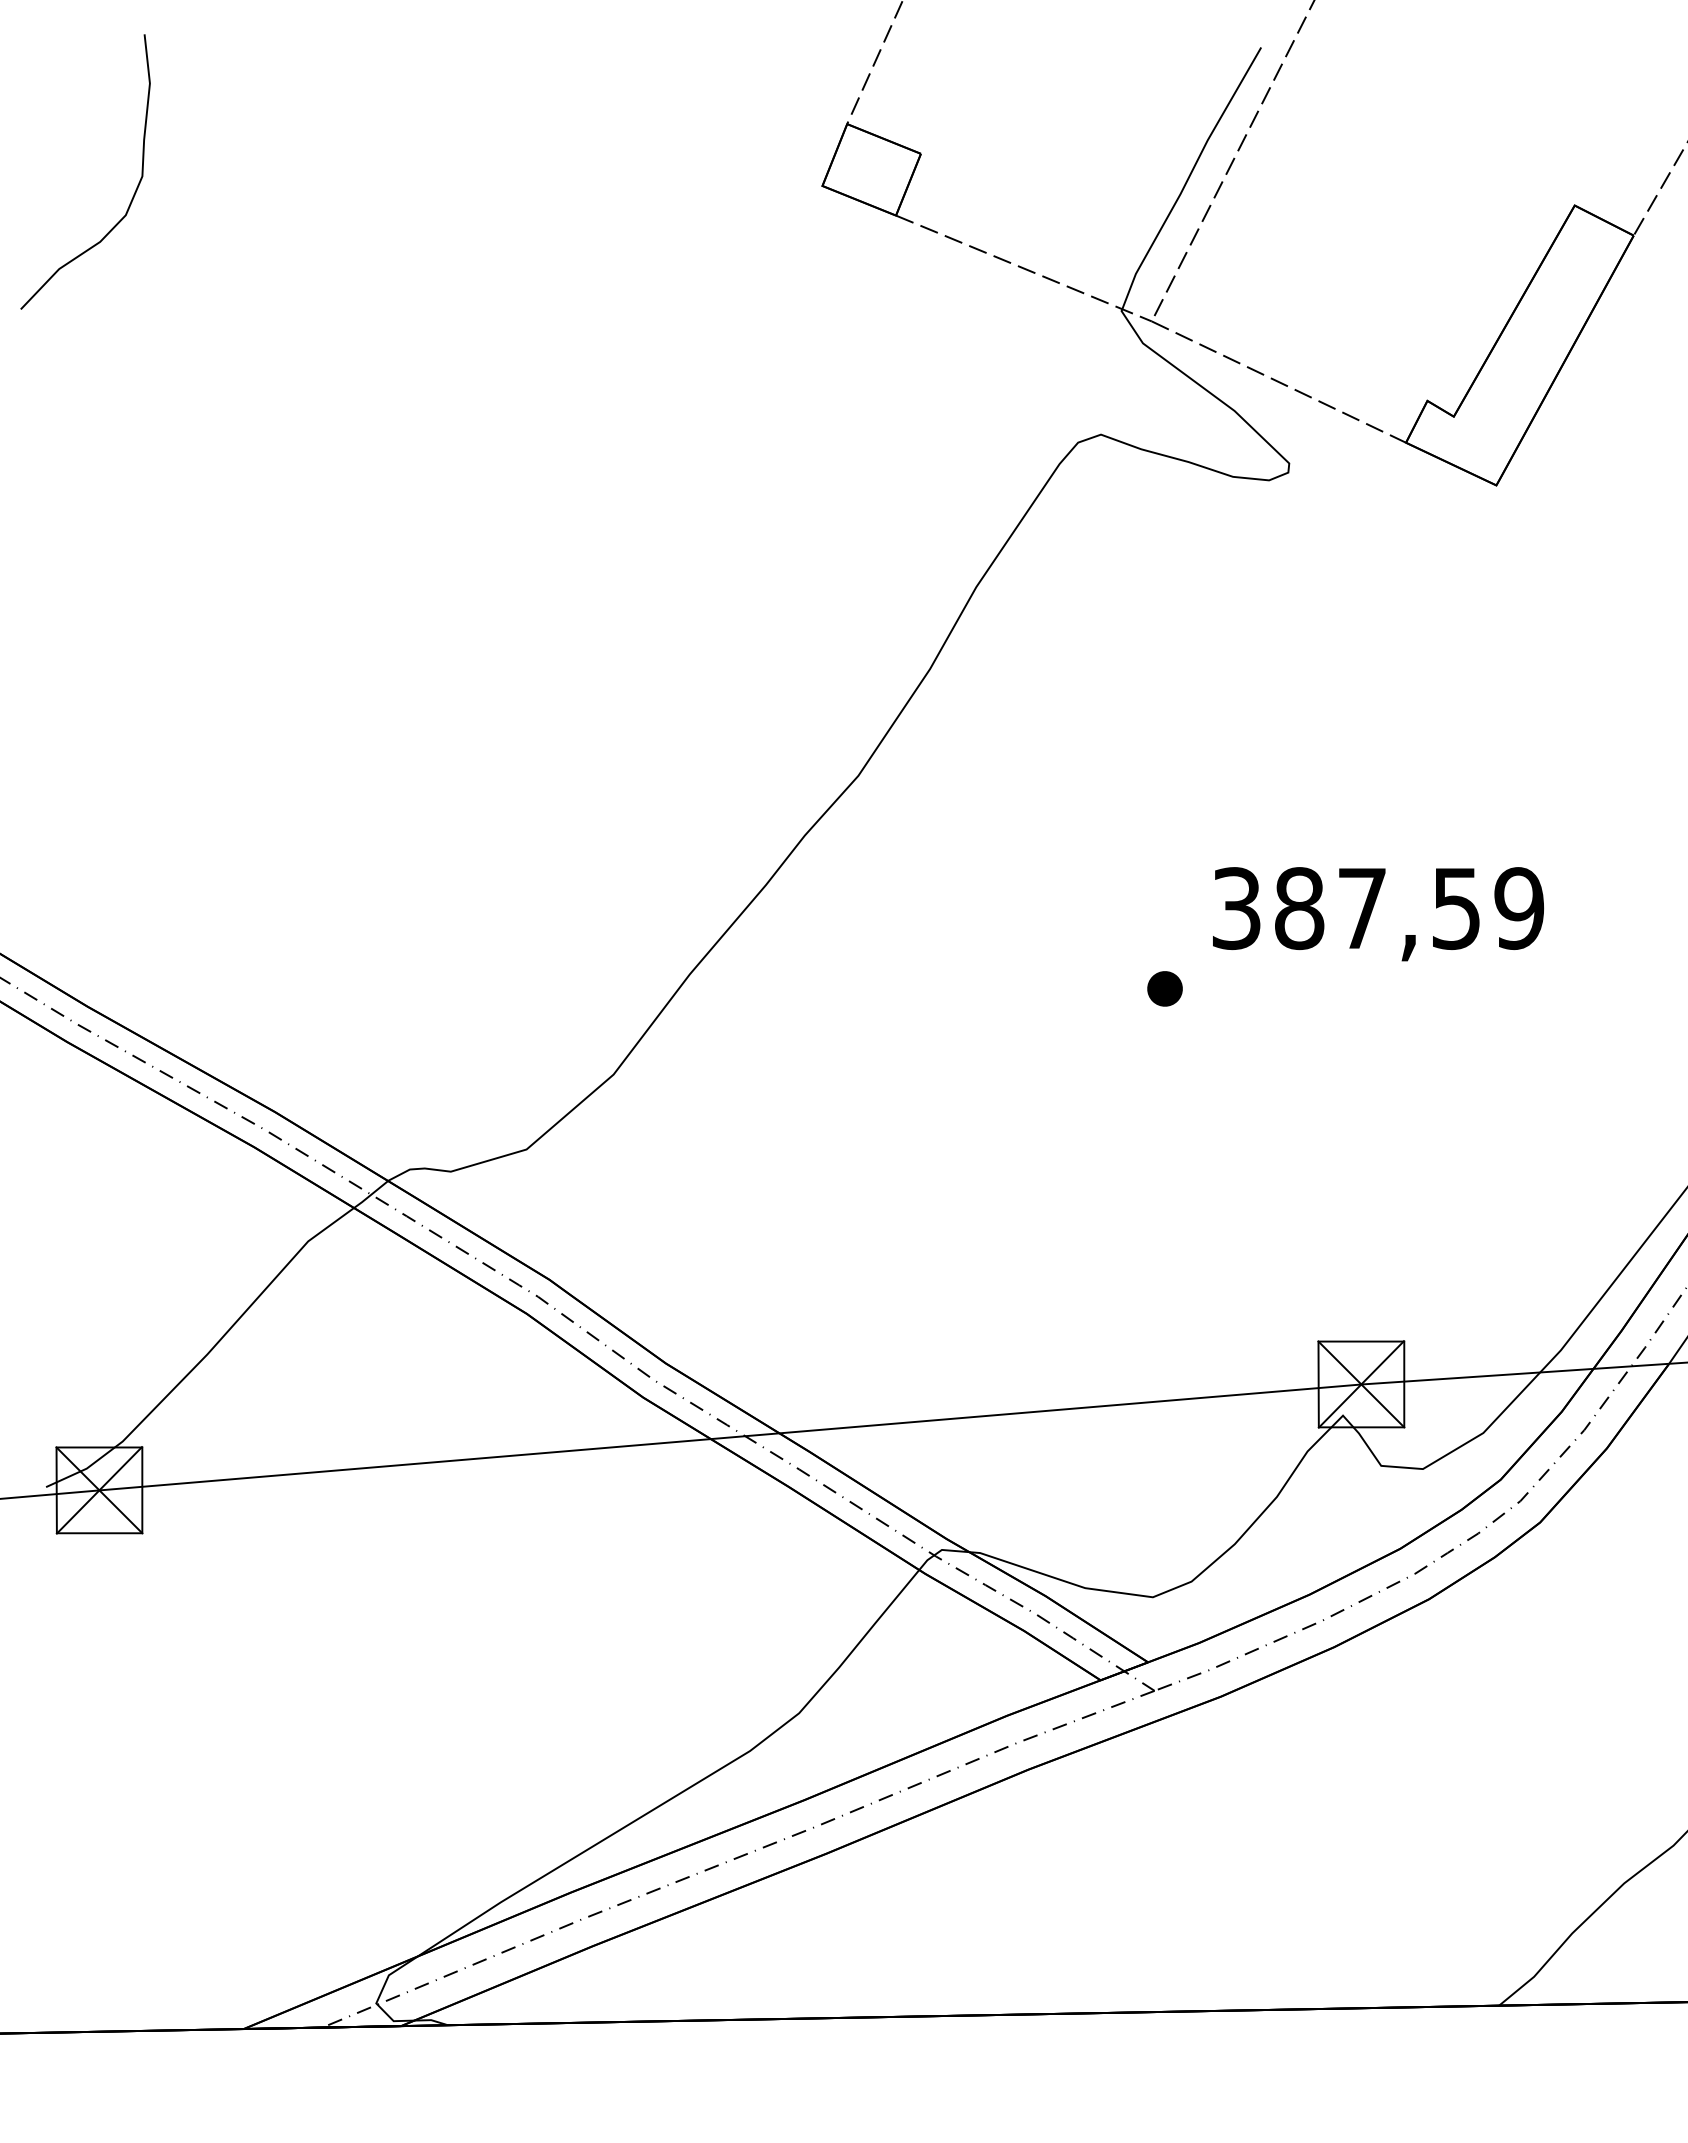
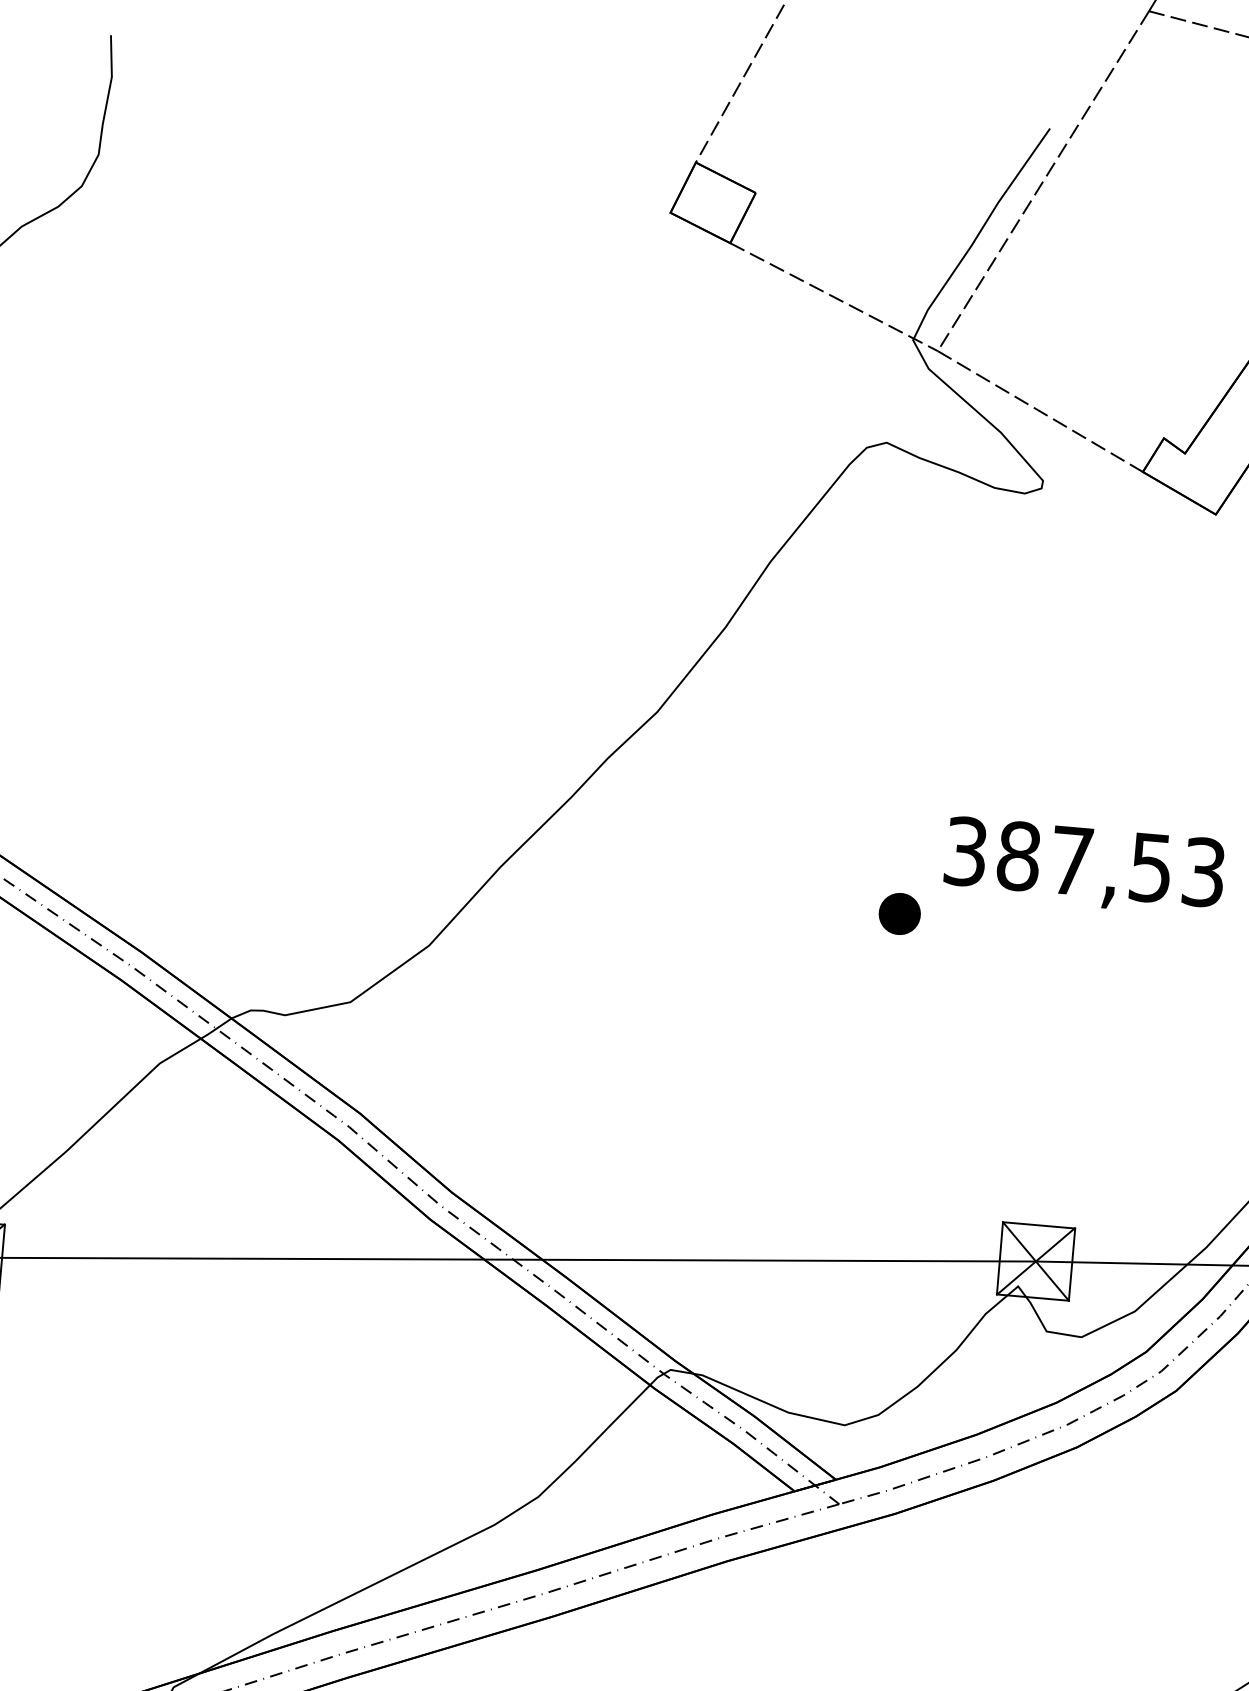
text: (1519, 908) -> (1204, 872), 387,59 -> 387,53
part: (1164, 988) -> (899, 913), size x1.4

